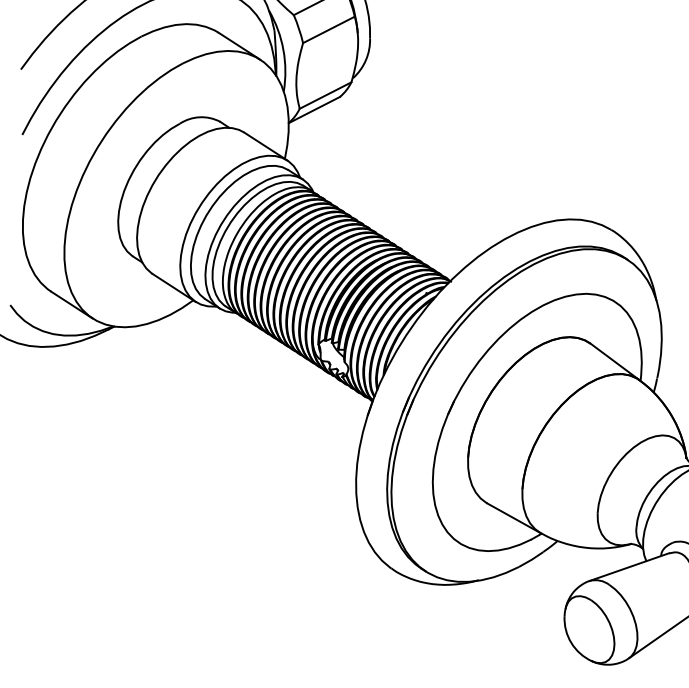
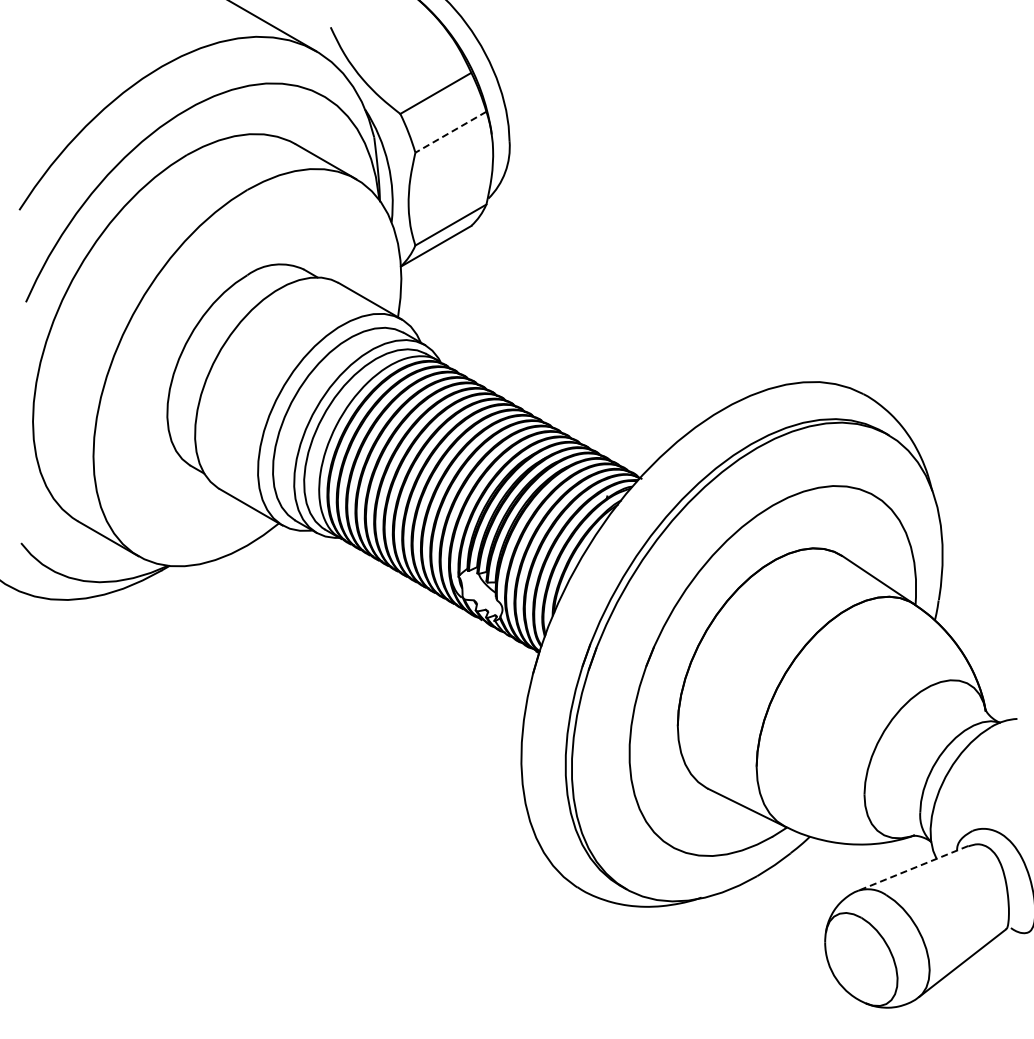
line: (328, 30) -> (450, 132), solid -> dashed
line: (628, 567) -> (912, 868), solid -> dashed

